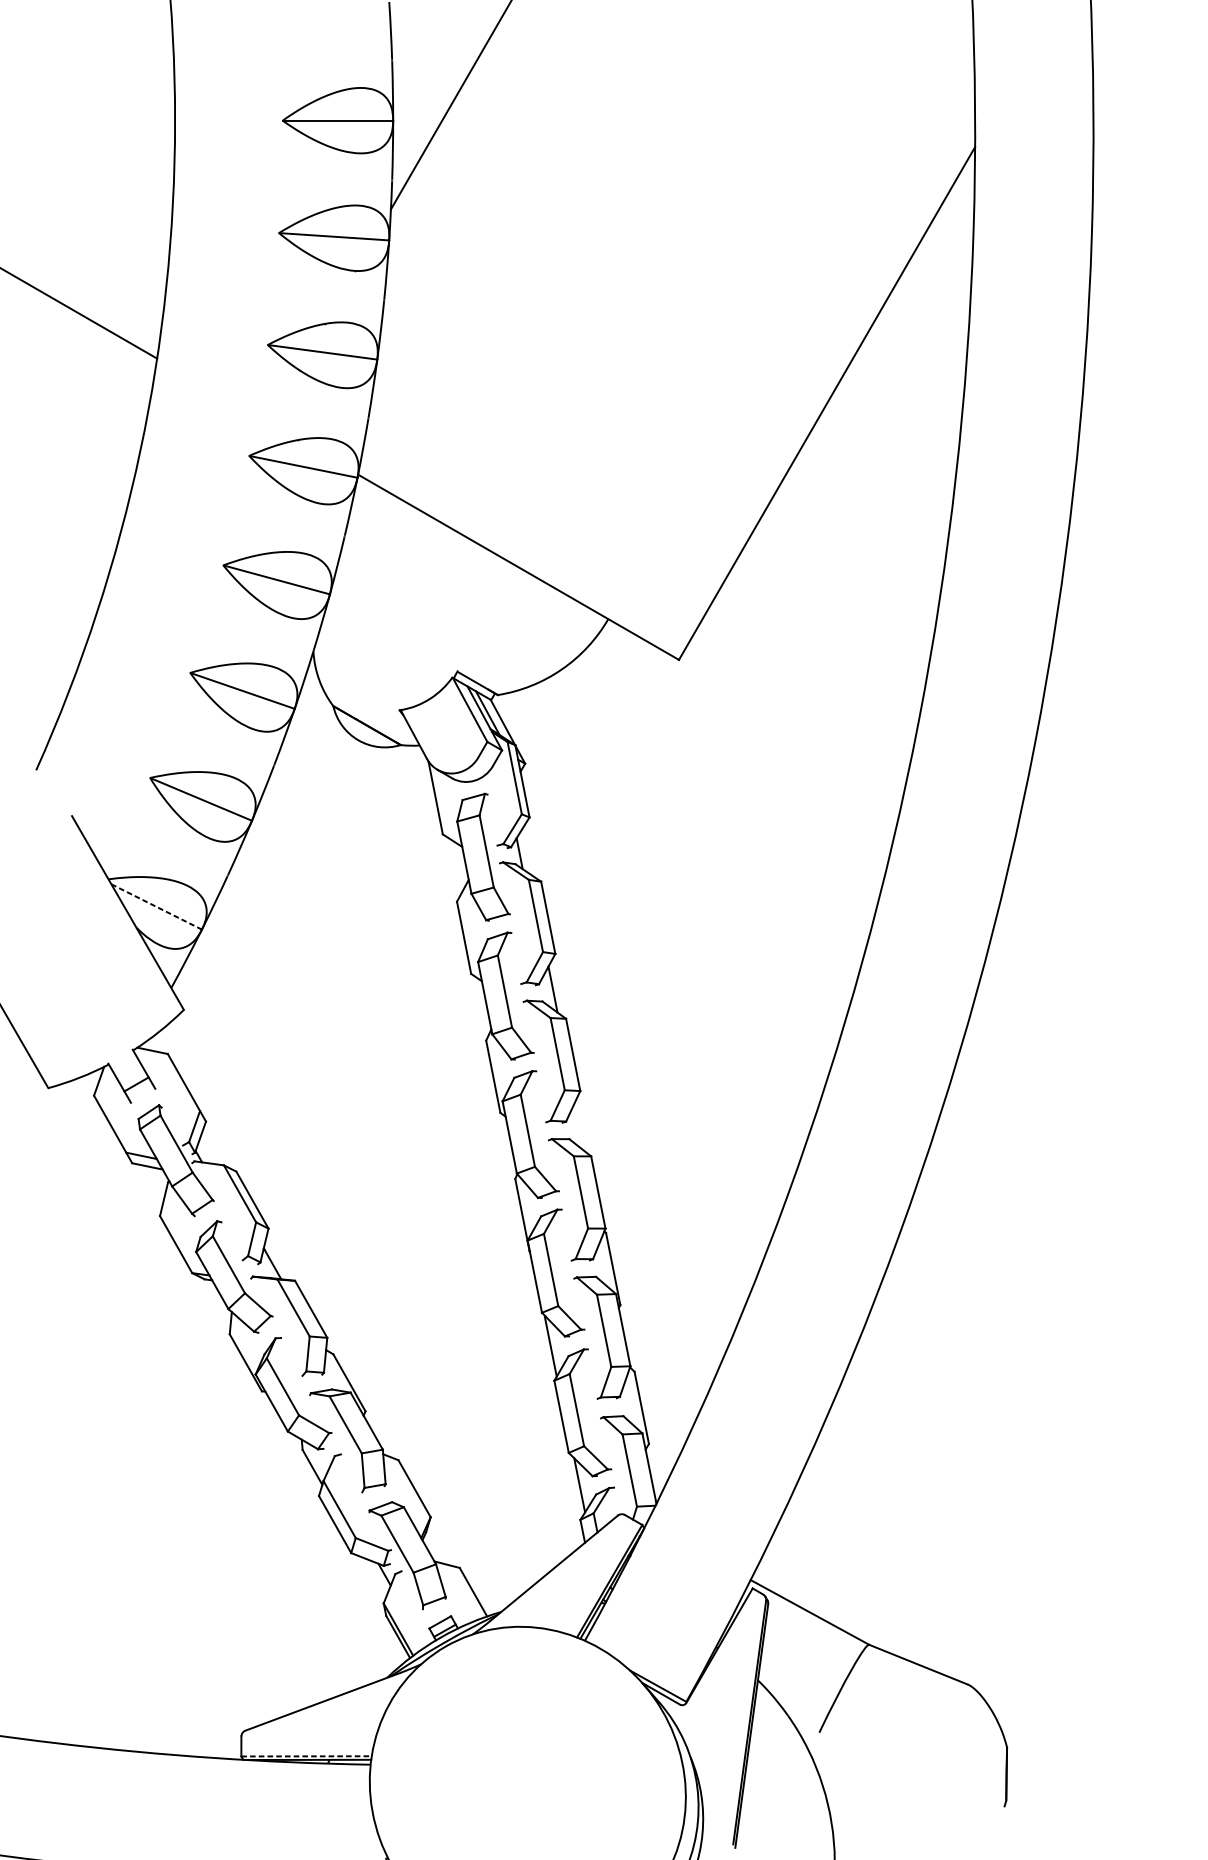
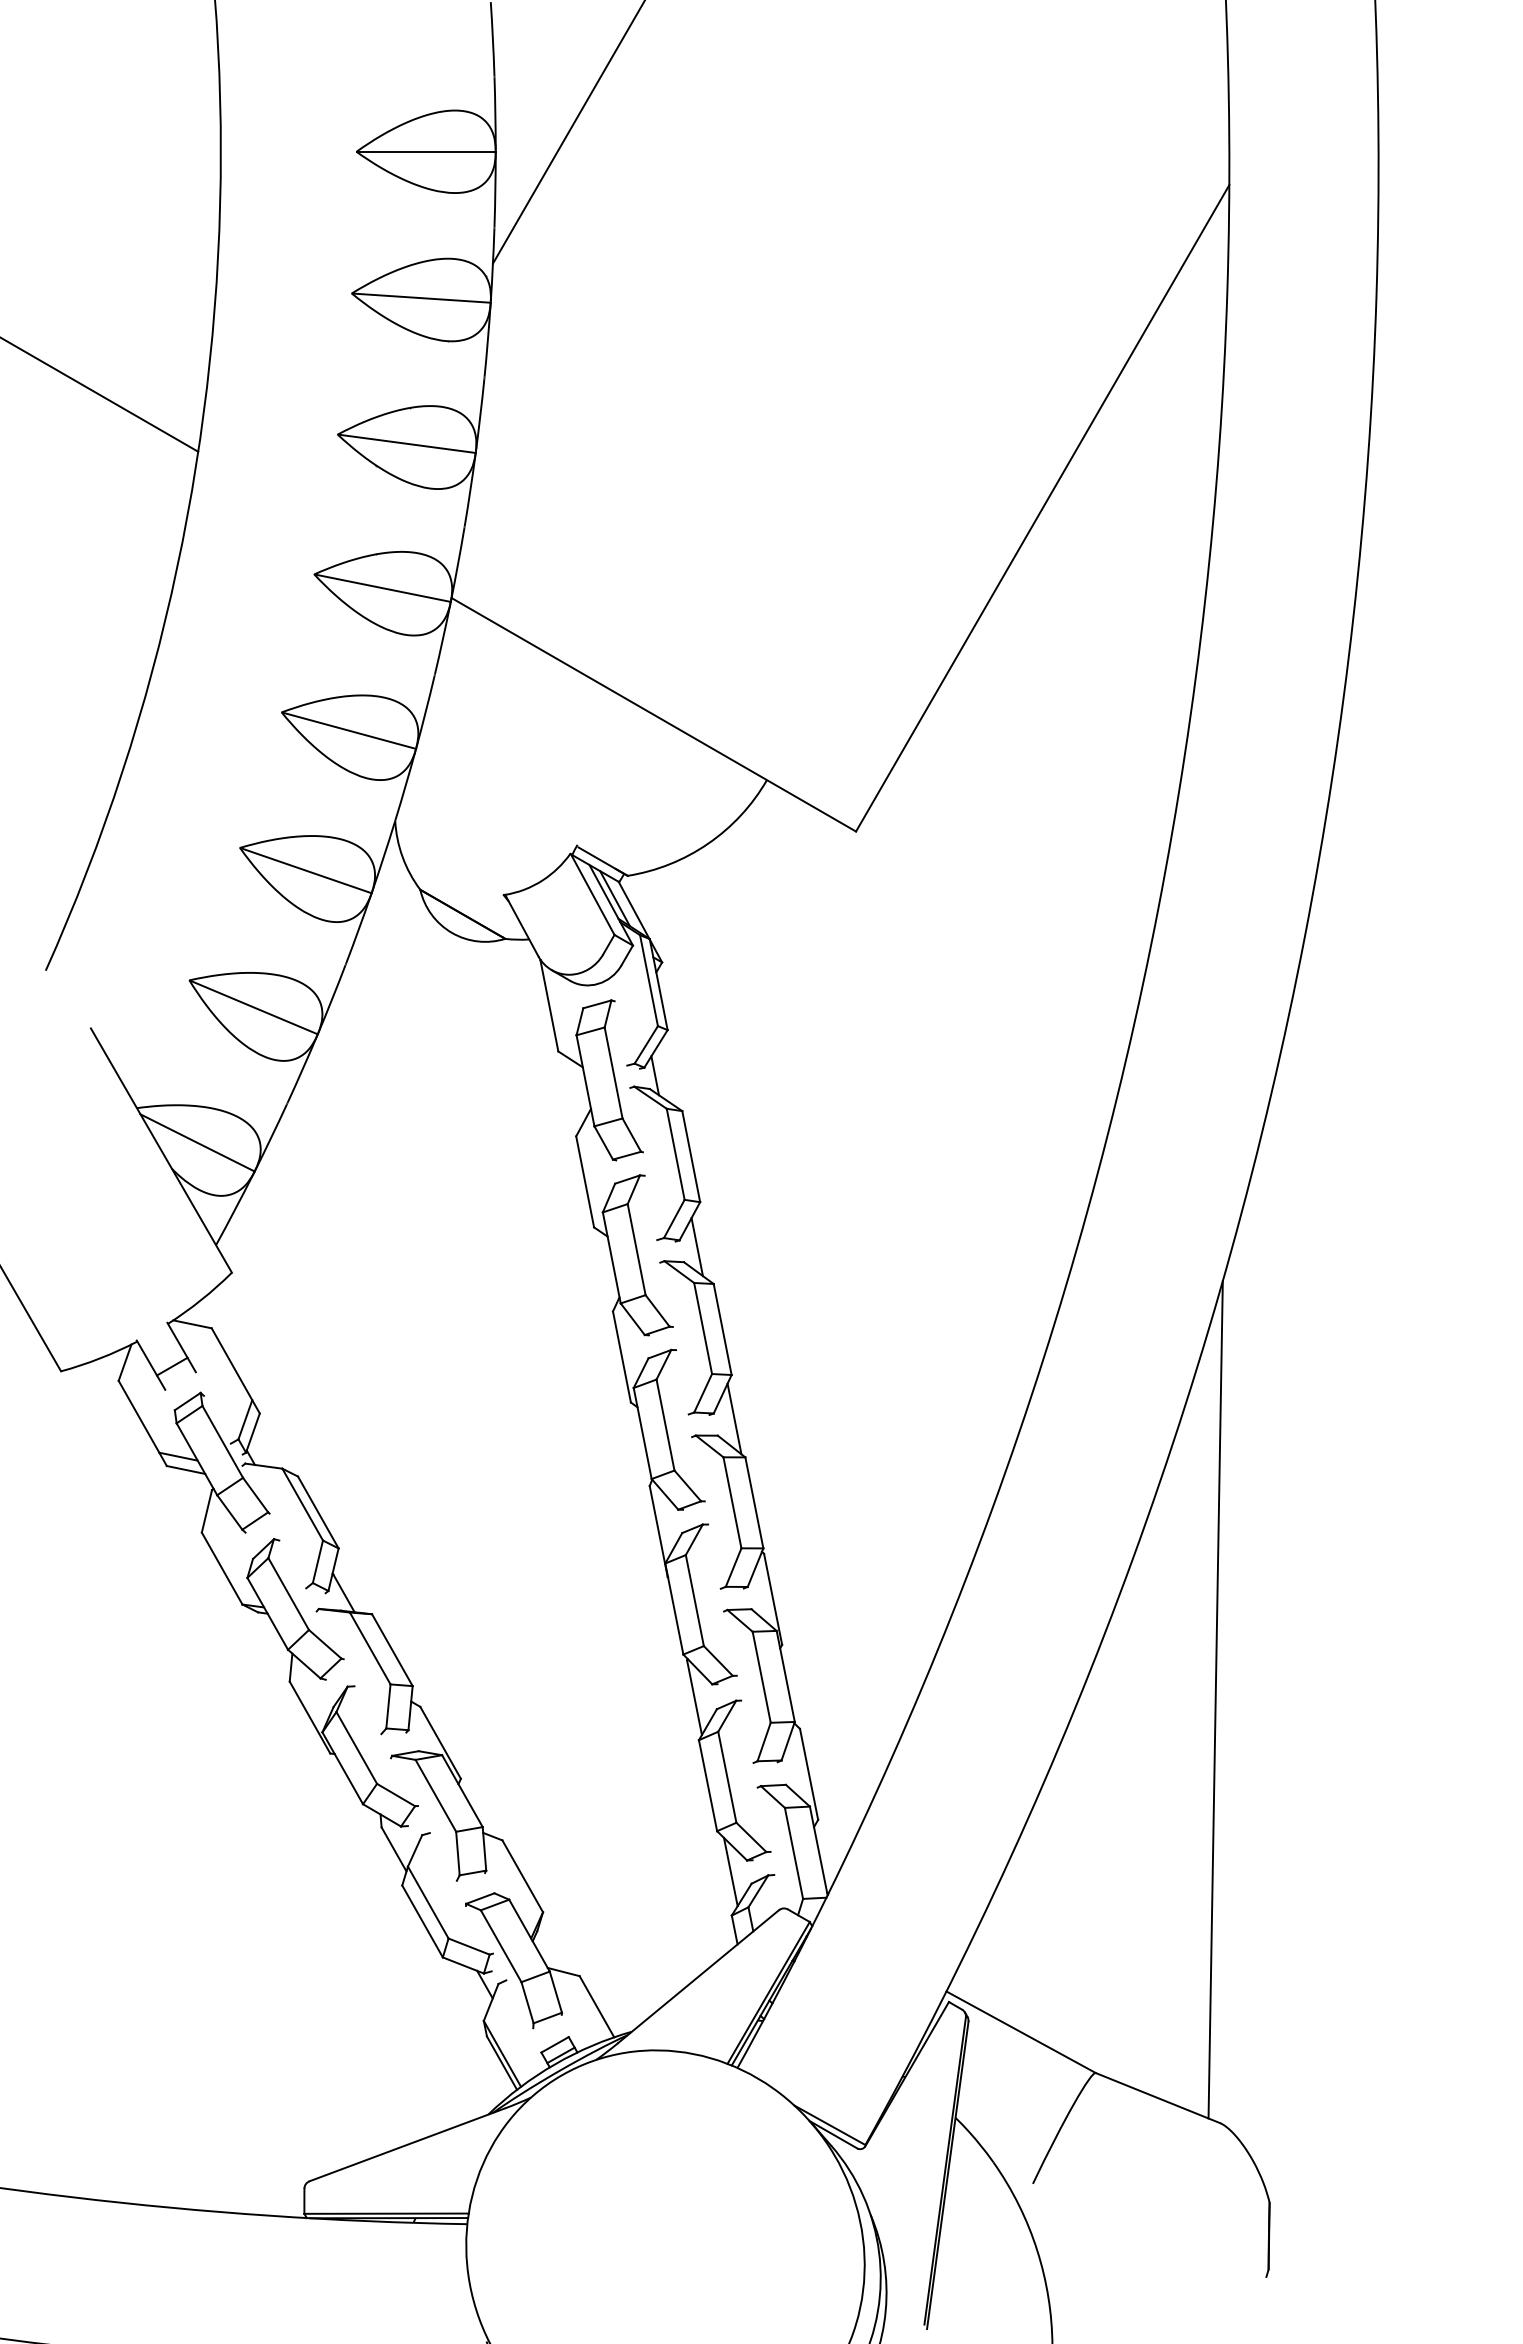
line: (156, 906) -> (197, 1142), dashed -> solid
line: (582, 1125) -> (734, 1418), added
line: (964, 1348) -> (1215, 1699), added
line: (307, 1756) -> (387, 2213), dashed -> solid

